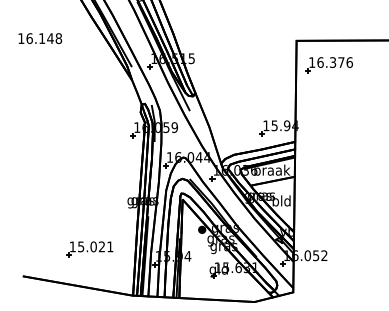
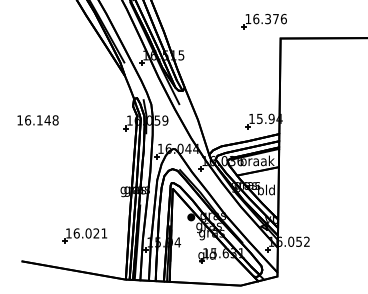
text: (39, 38) -> (37, 120), moved
part: (328, 65) -> (263, 21), moved
text: (80, 246) -> (76, 233), 15.021 -> 16.021

